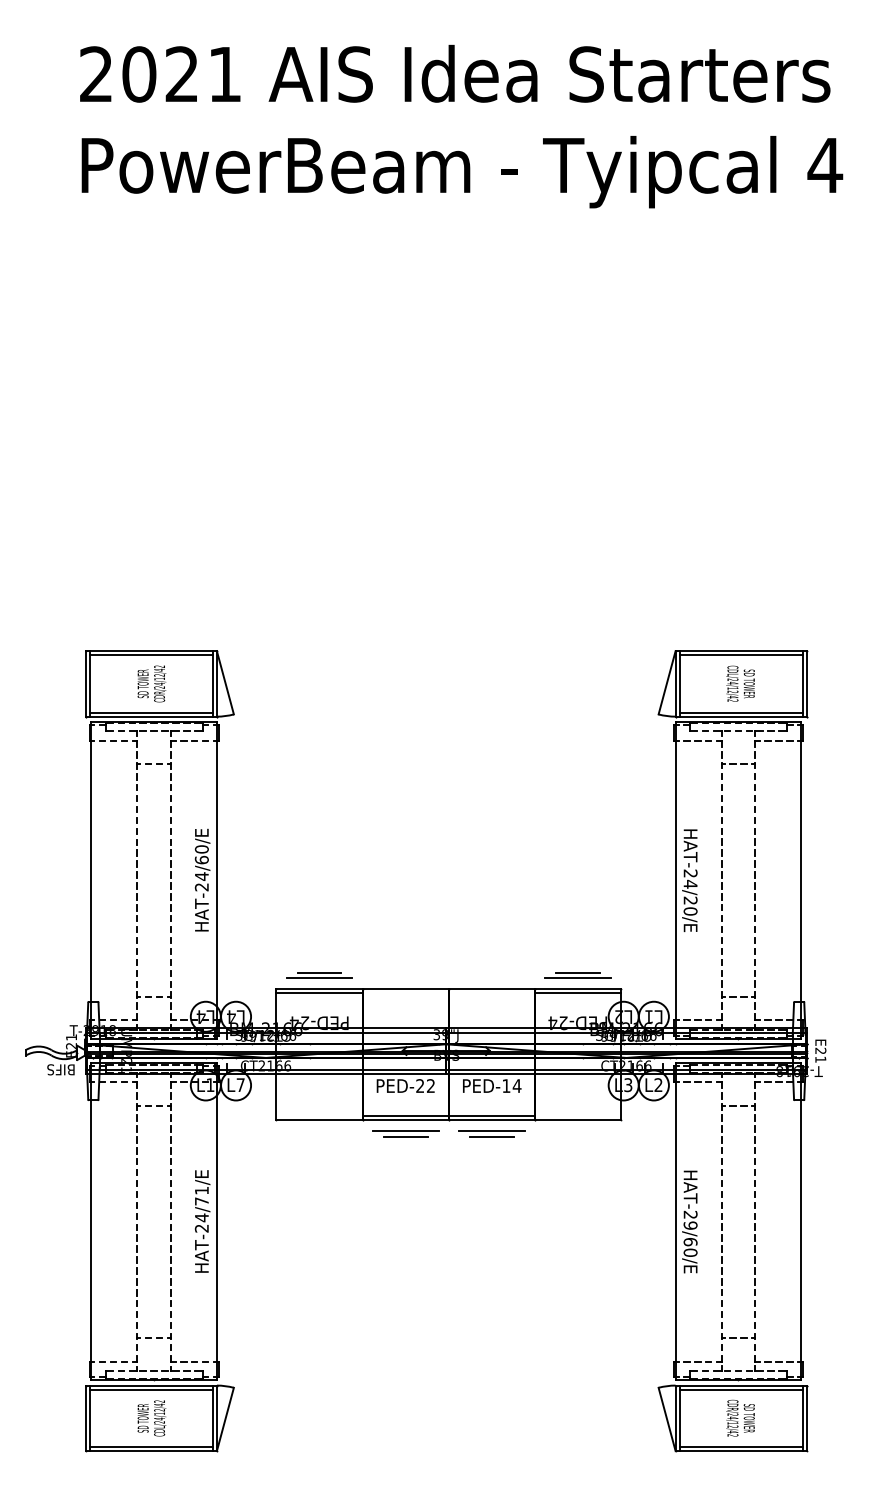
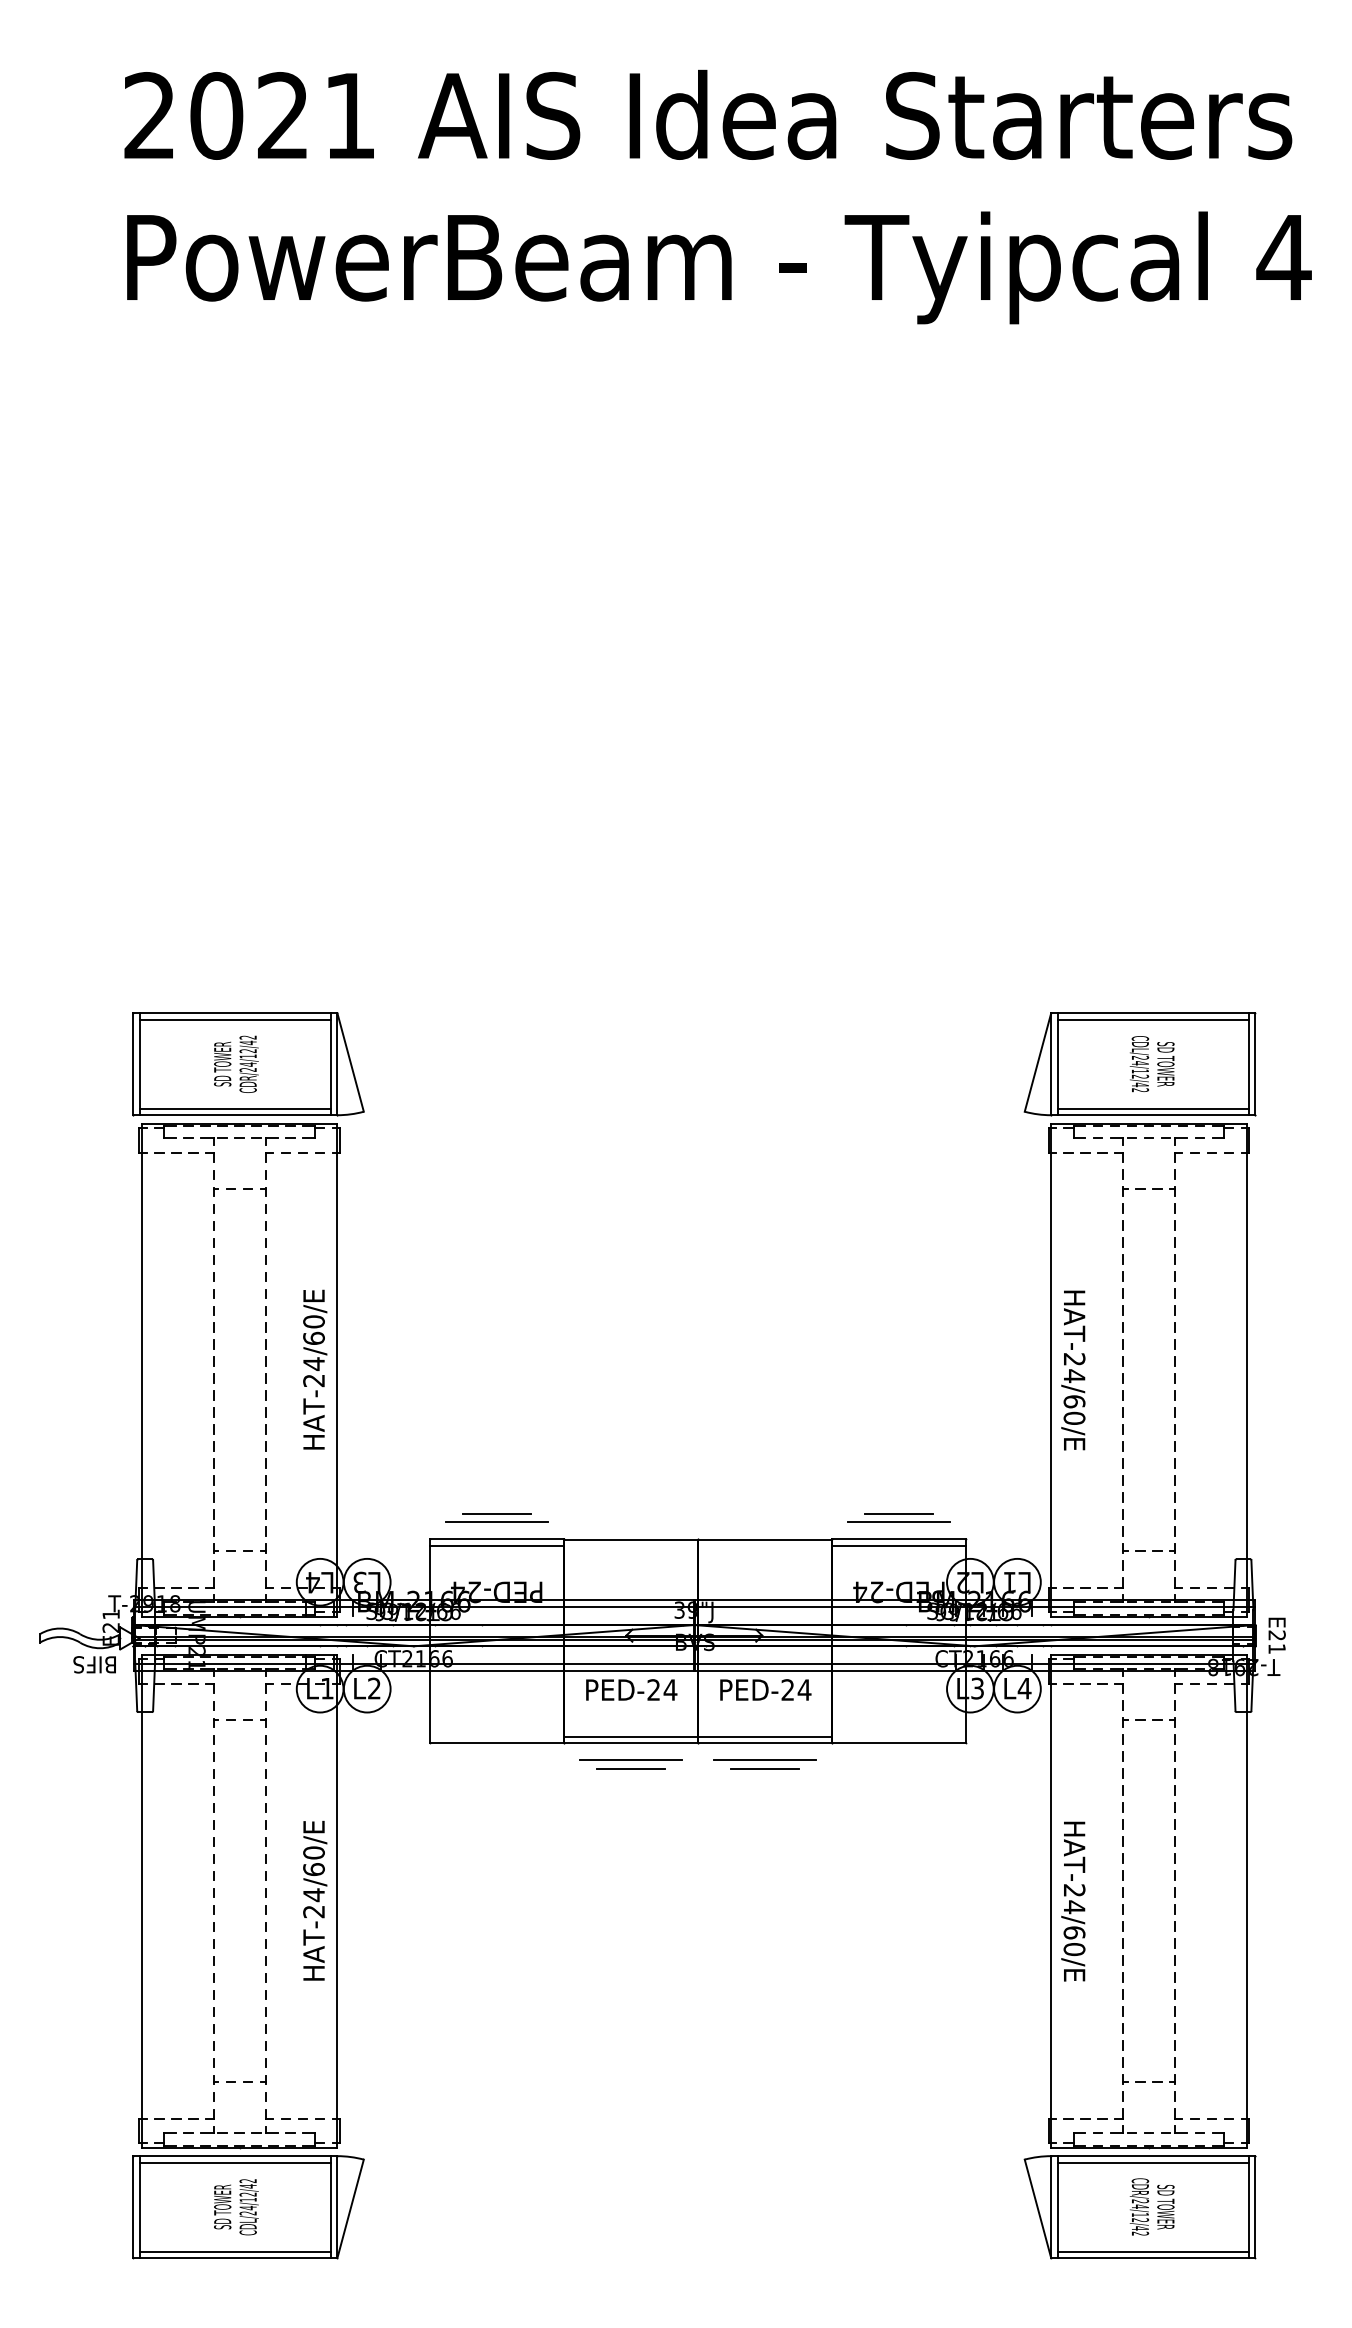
text: (690, 900) -> (1074, 1401), HAT-24/20/E -> HAT-24/60/E
text: (231, 1017) -> (360, 1583), L4 -> L3
text: (240, 1084) -> (374, 1687), L7 -> L2
text: (658, 1084) -> (1024, 1687), L2 -> L4
text: (430, 1085) -> (669, 1689), PED-22 -> PED-24
text: (506, 1085) -> (788, 1689), PED-14 -> PED-24
text: (201, 1195) -> (313, 1860), HAT-24/71/E -> HAT-24/60/E
text: (690, 1225) -> (1074, 1907), HAT-29/60/E -> HAT-24/60/E

